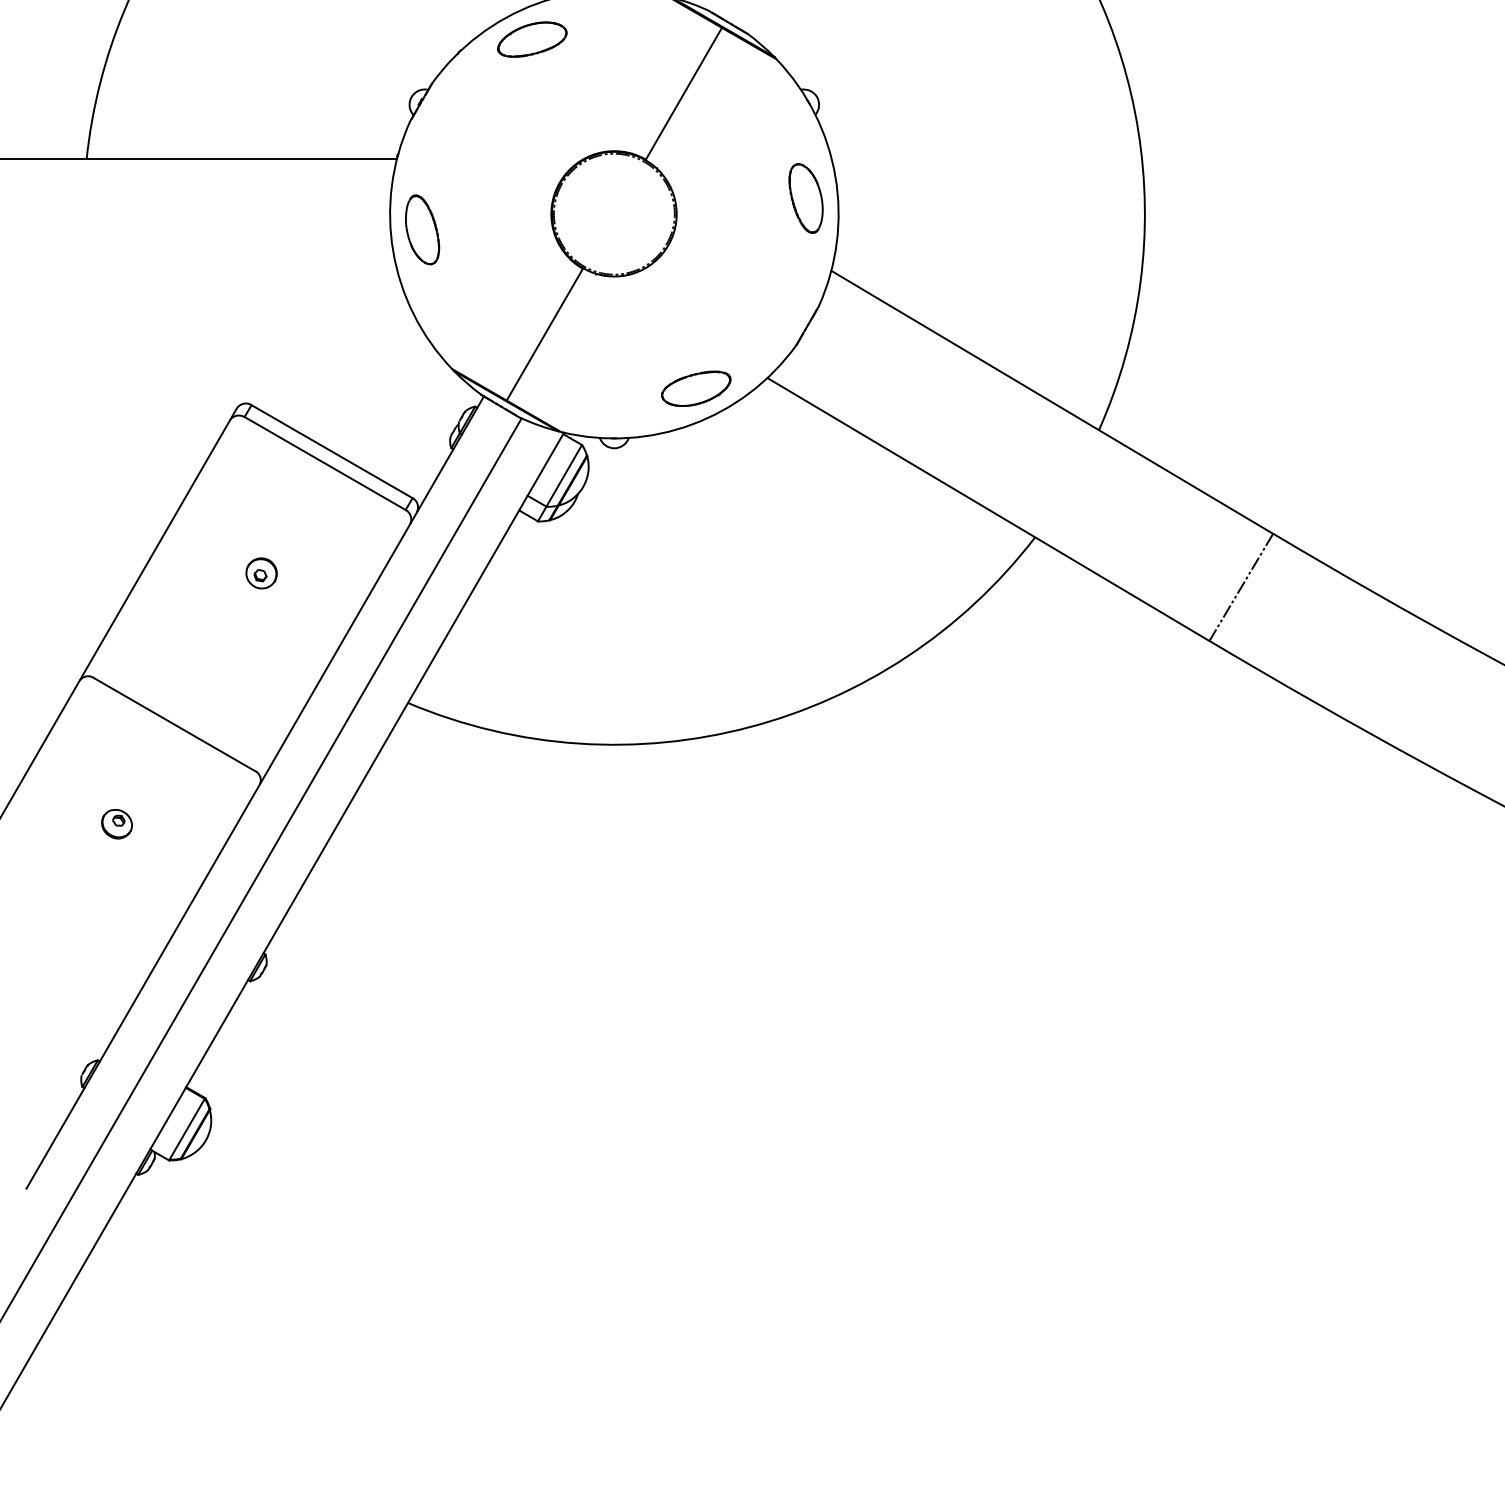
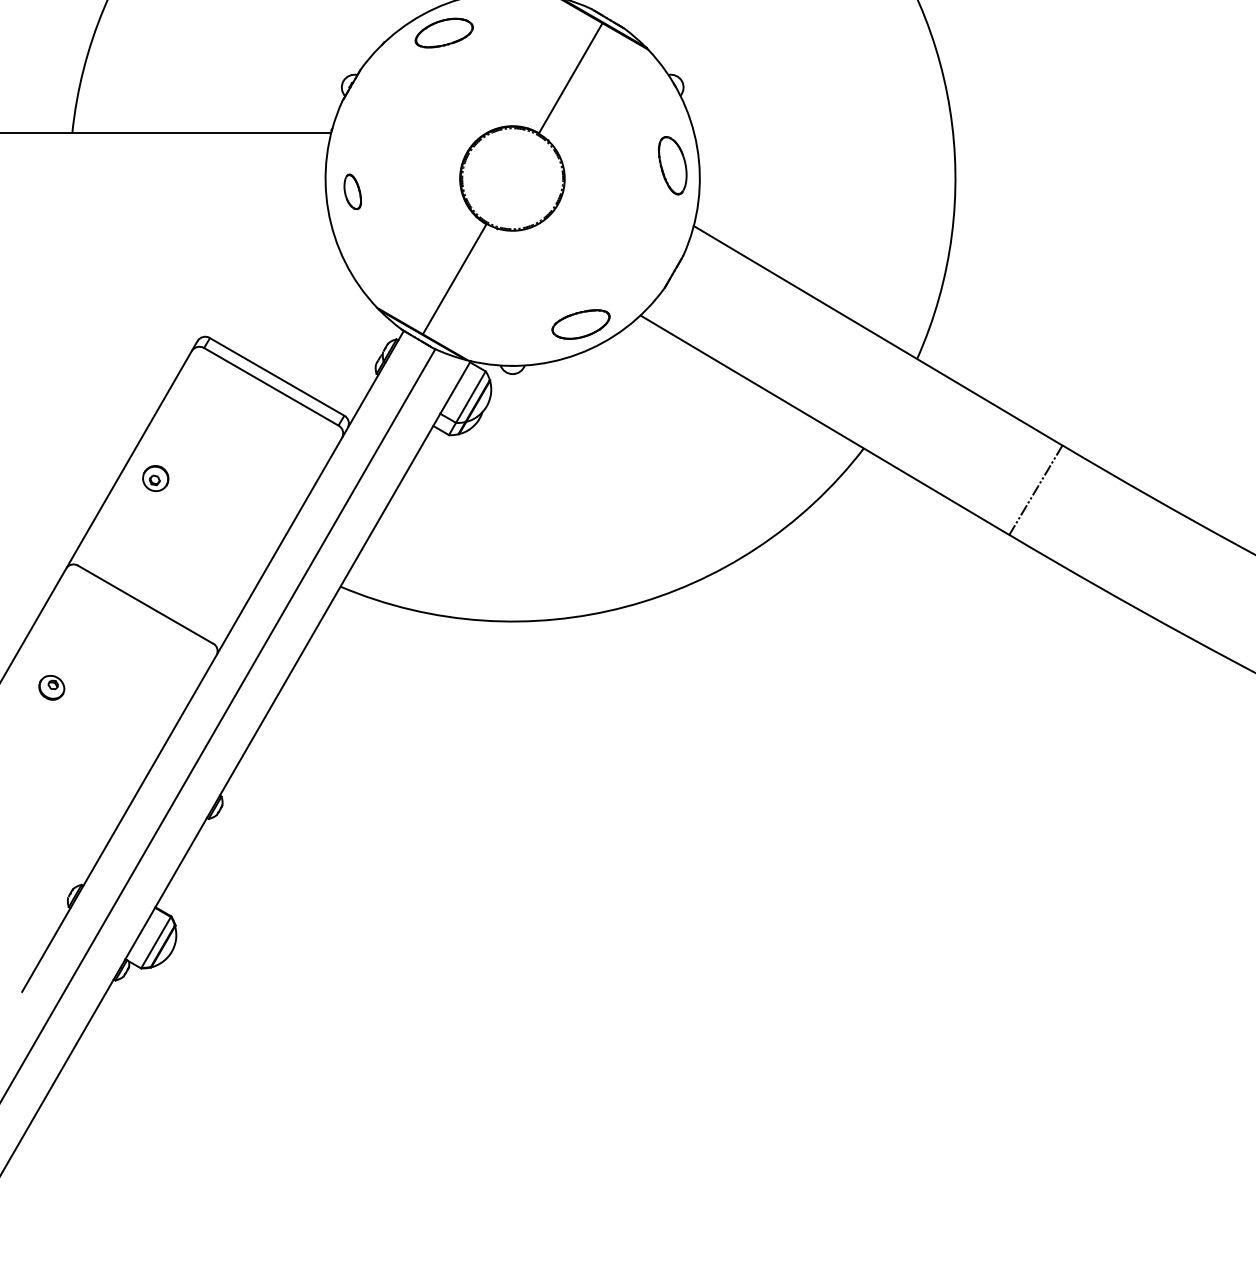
part: (422, 229) -> (352, 191), size x0.6
part: (261, 573) -> (155, 478), moved
part: (116, 824) -> (51, 688), moved

